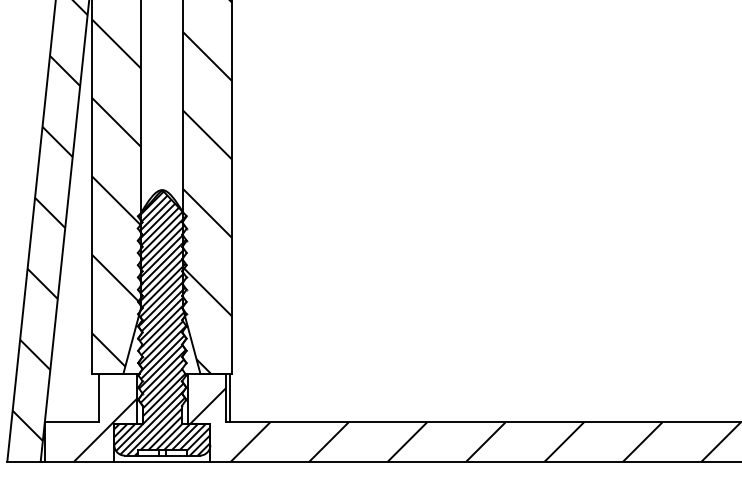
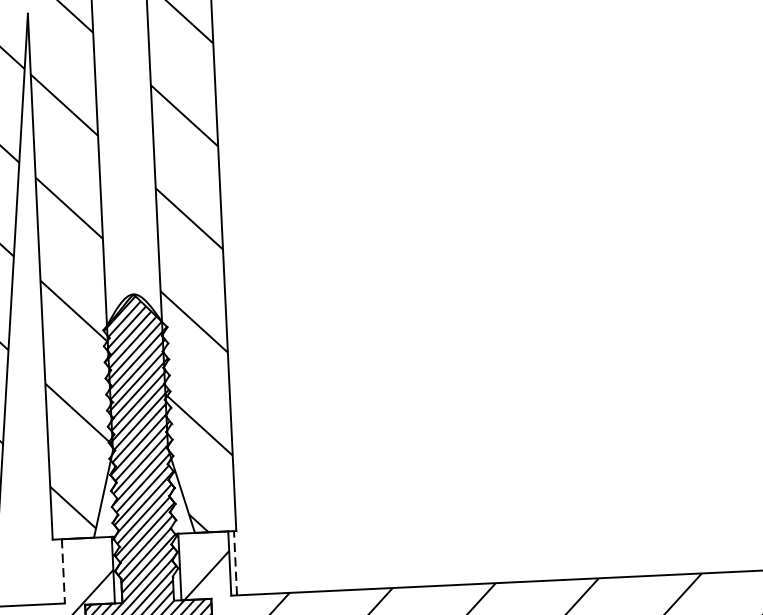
line: (230, 397) -> (236, 562), solid -> dashed
line: (99, 398) -> (64, 572), solid -> dashed

